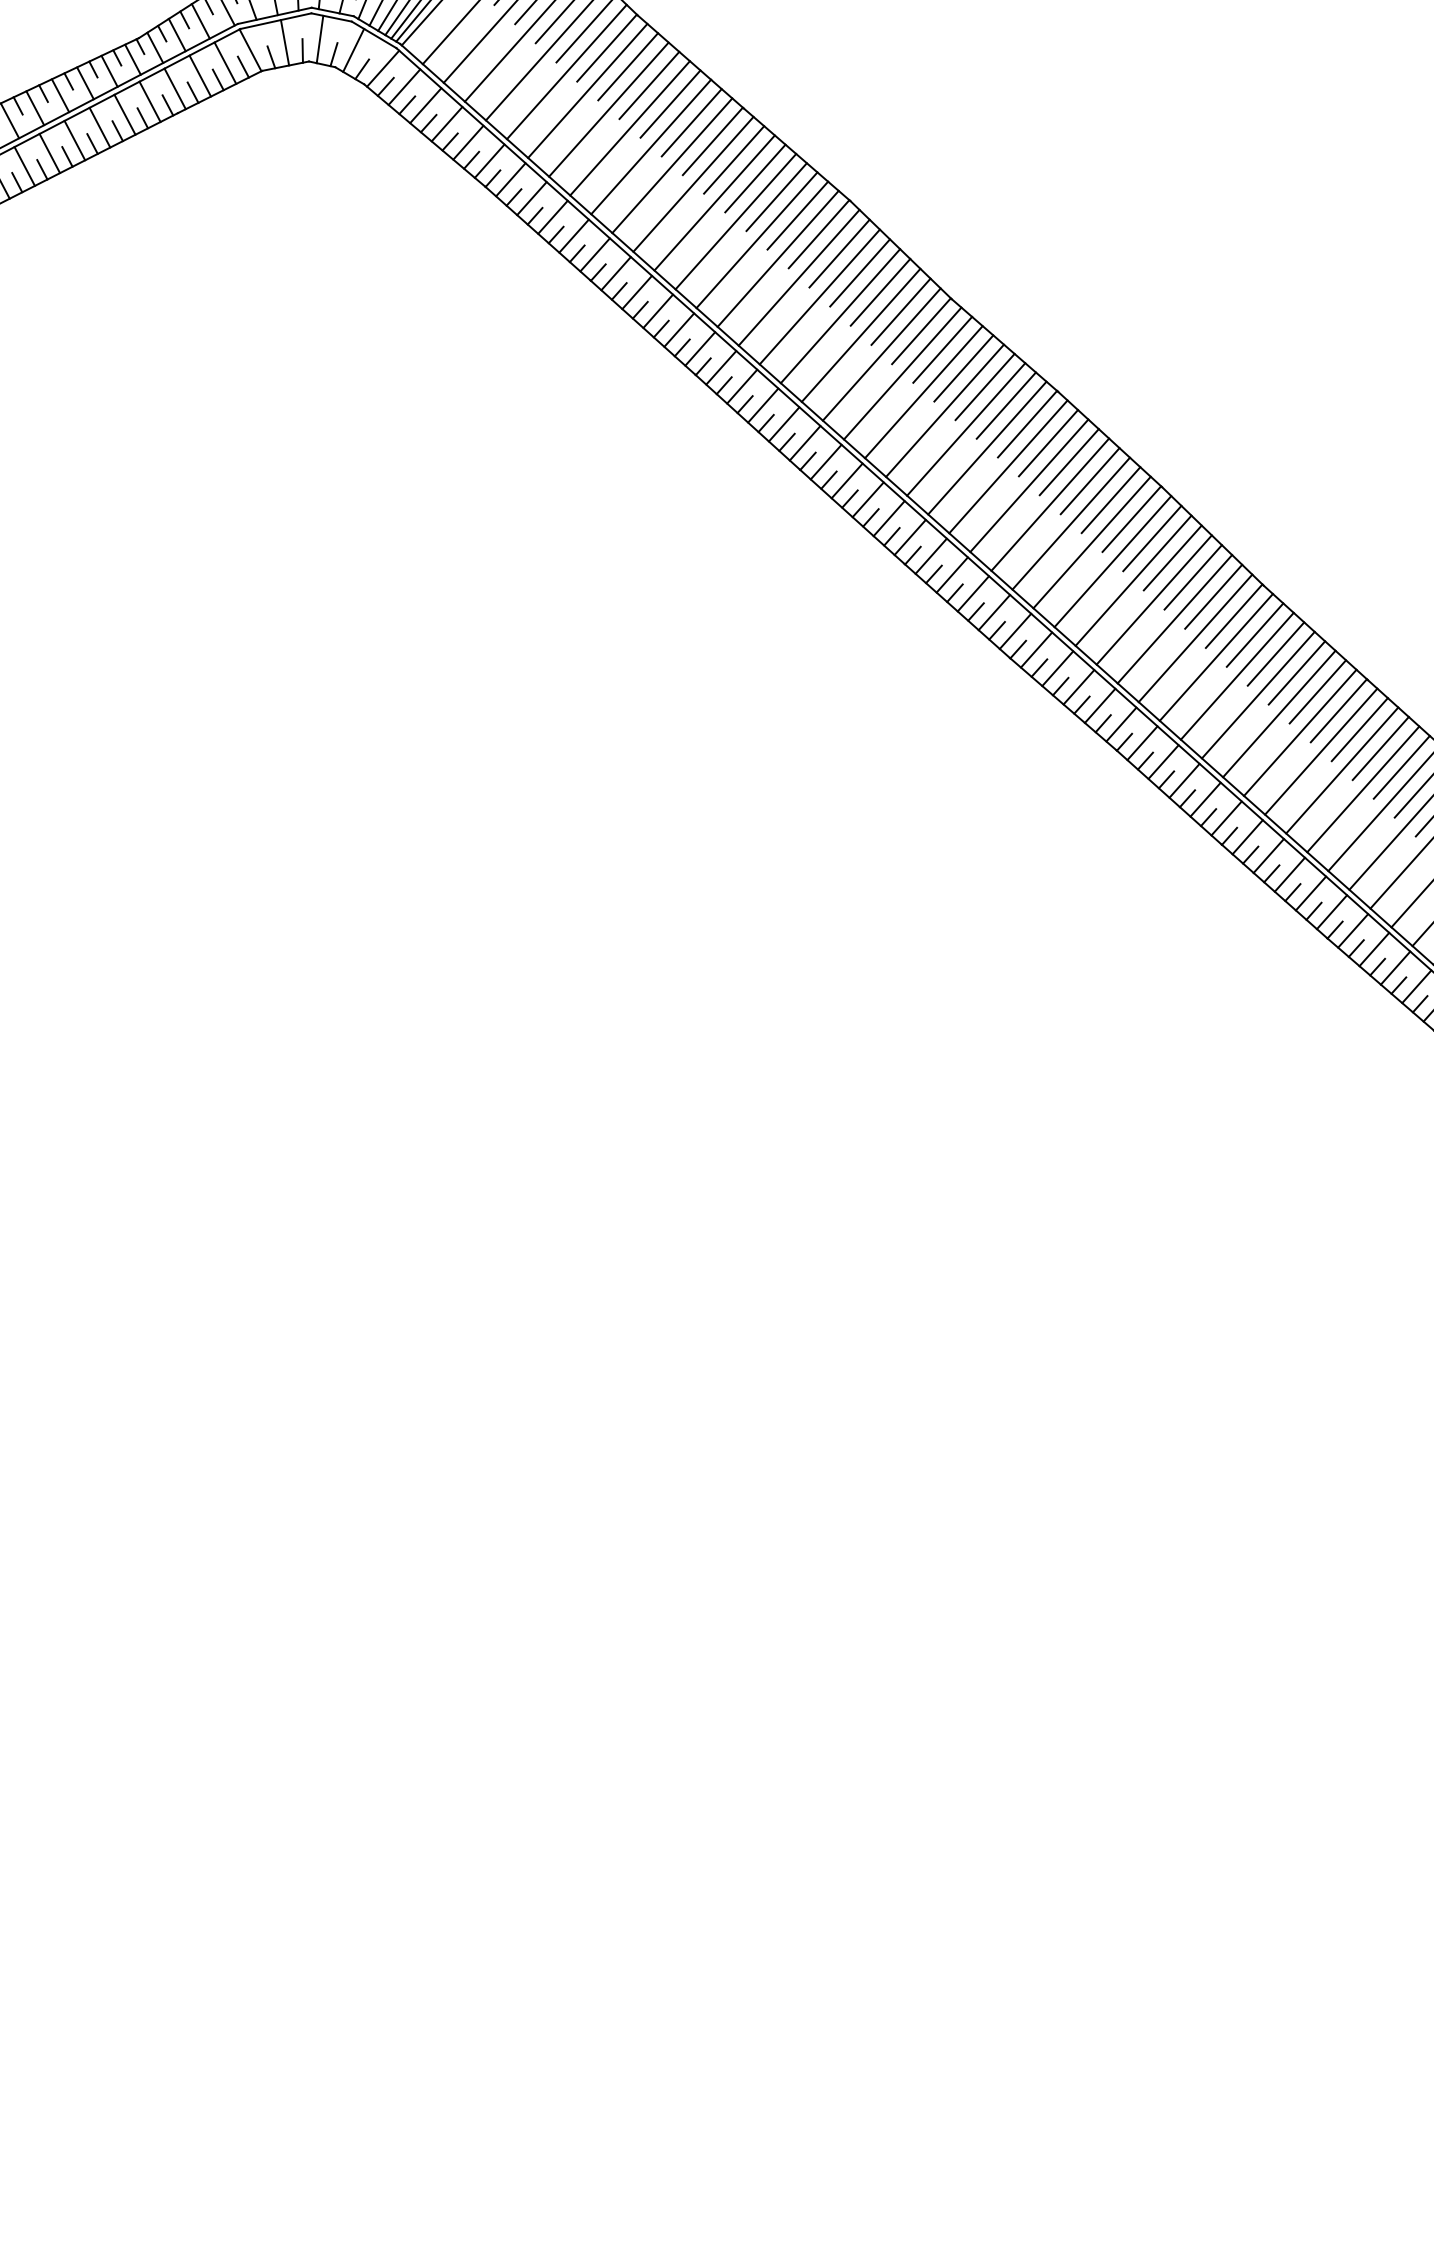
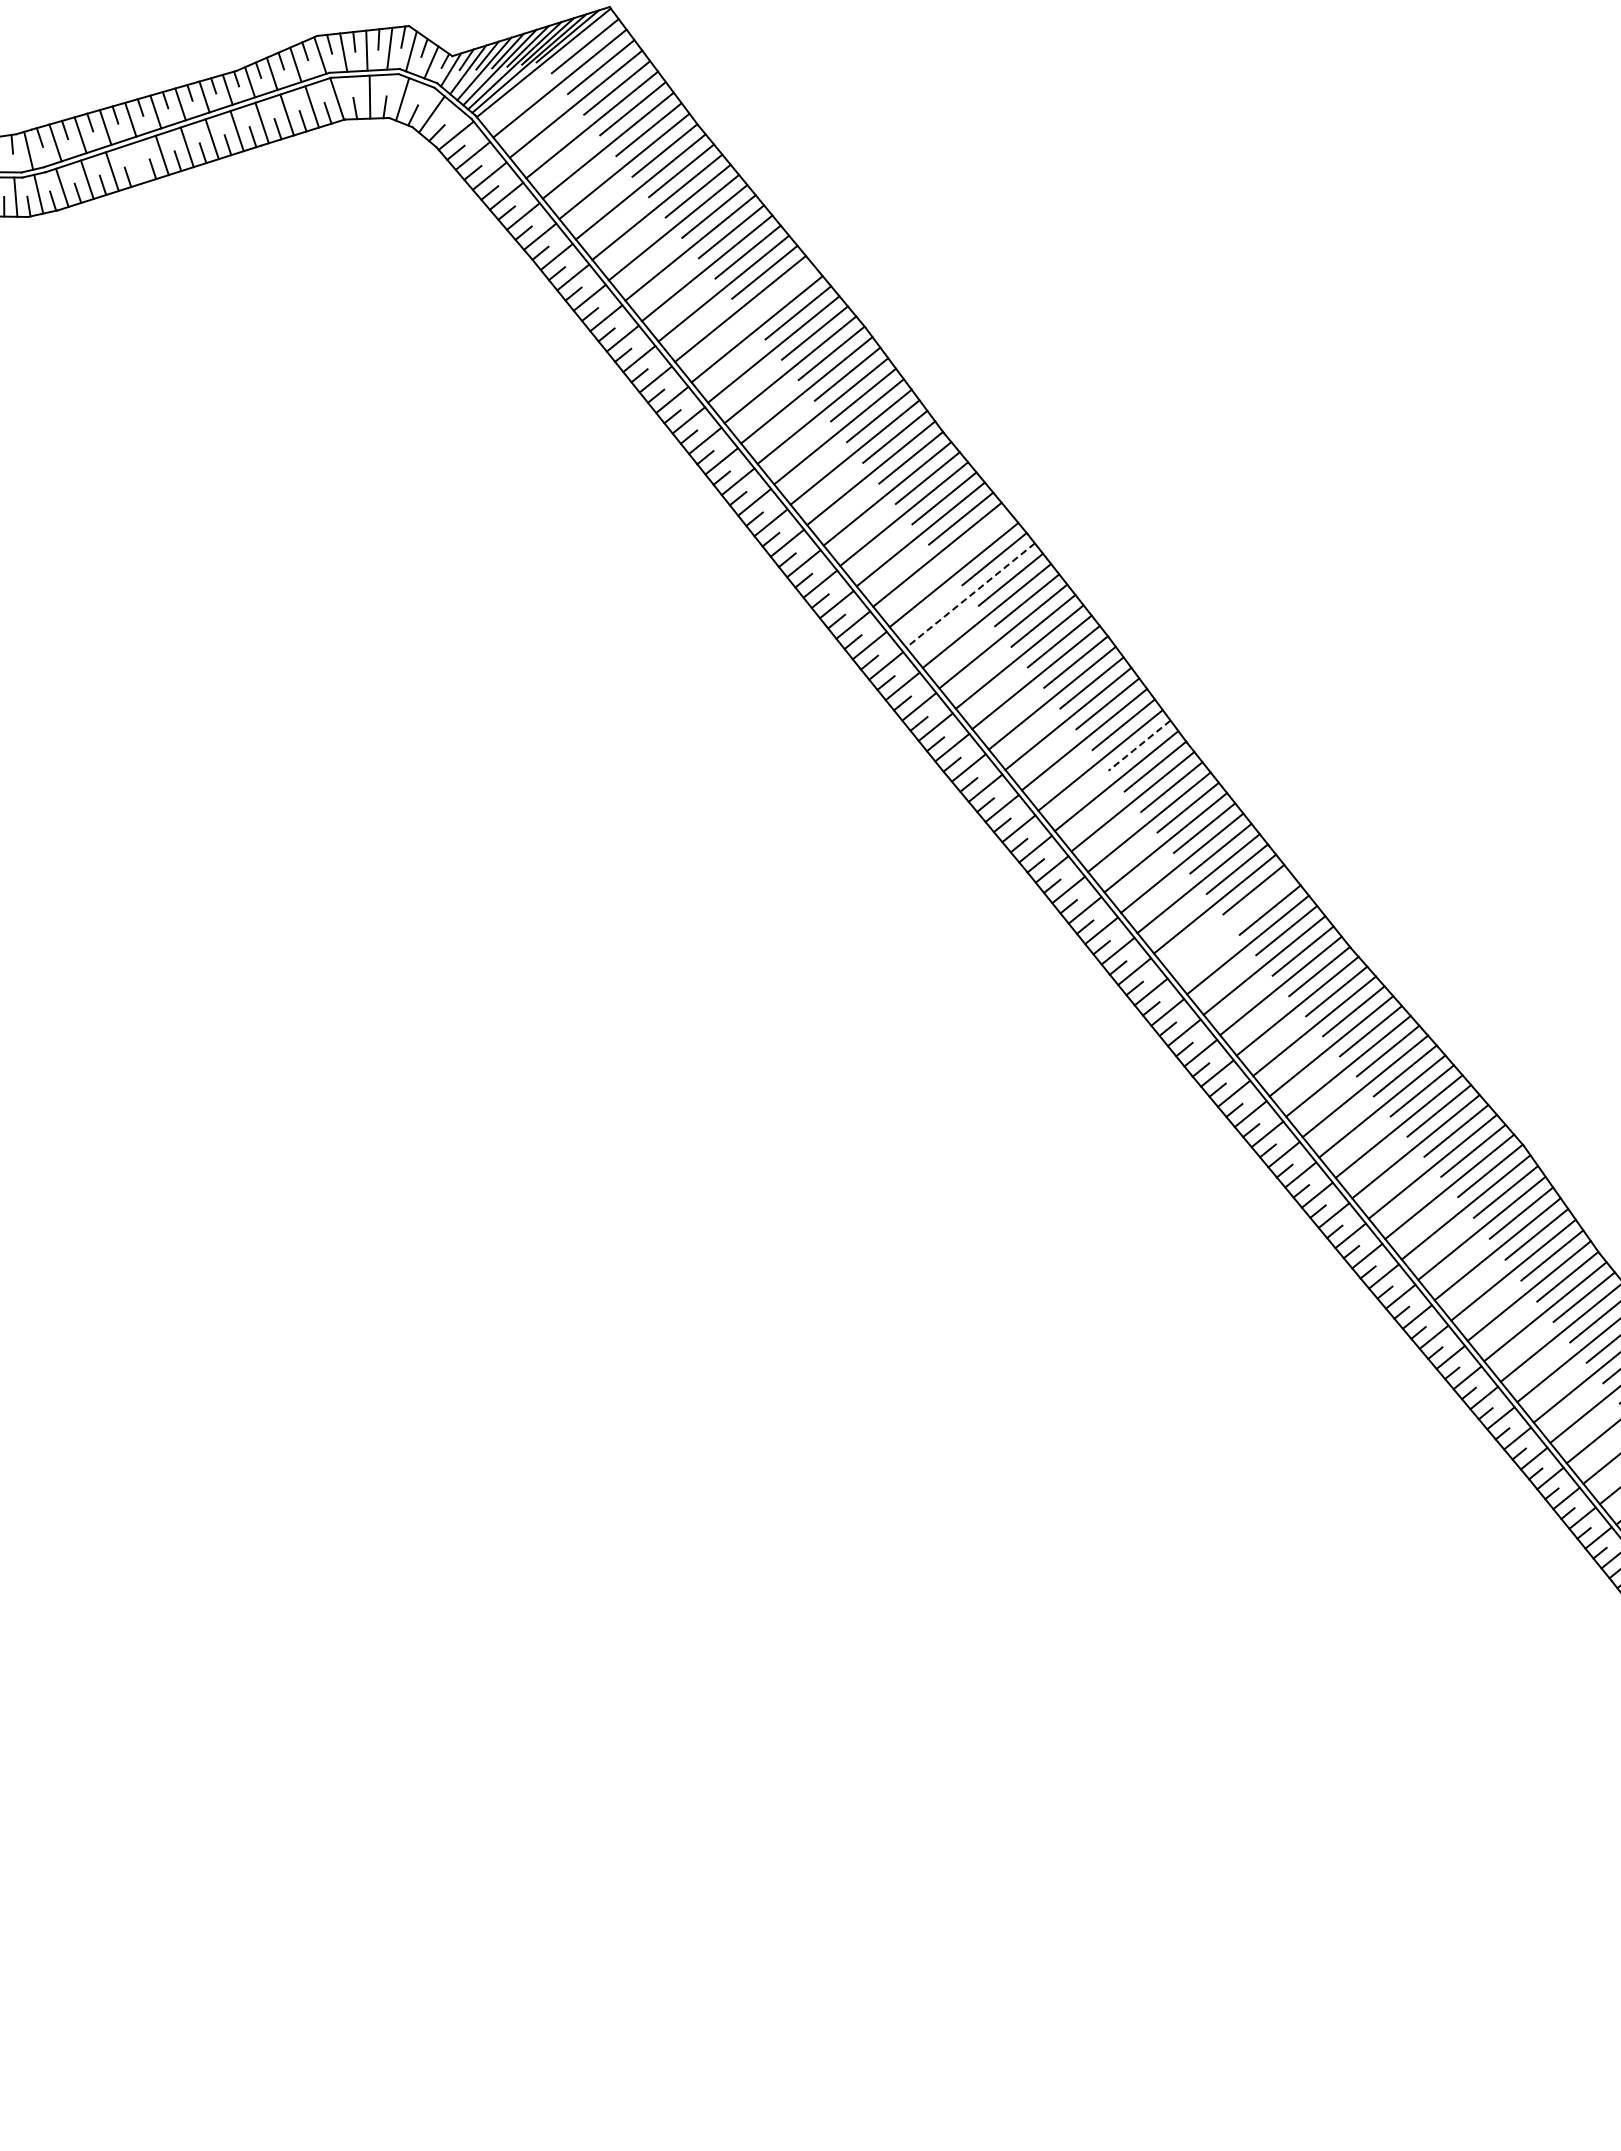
line: (48, 152) -> (136, 162), removed
line: (755, 178) -> (781, 292), removed
line: (1005, 405) -> (977, 538), removed
line: (1008, 466) -> (970, 595), solid -> dashed
line: (1213, 596) -> (1139, 745), solid -> dashed
line: (1342, 770) -> (1231, 924), removed

